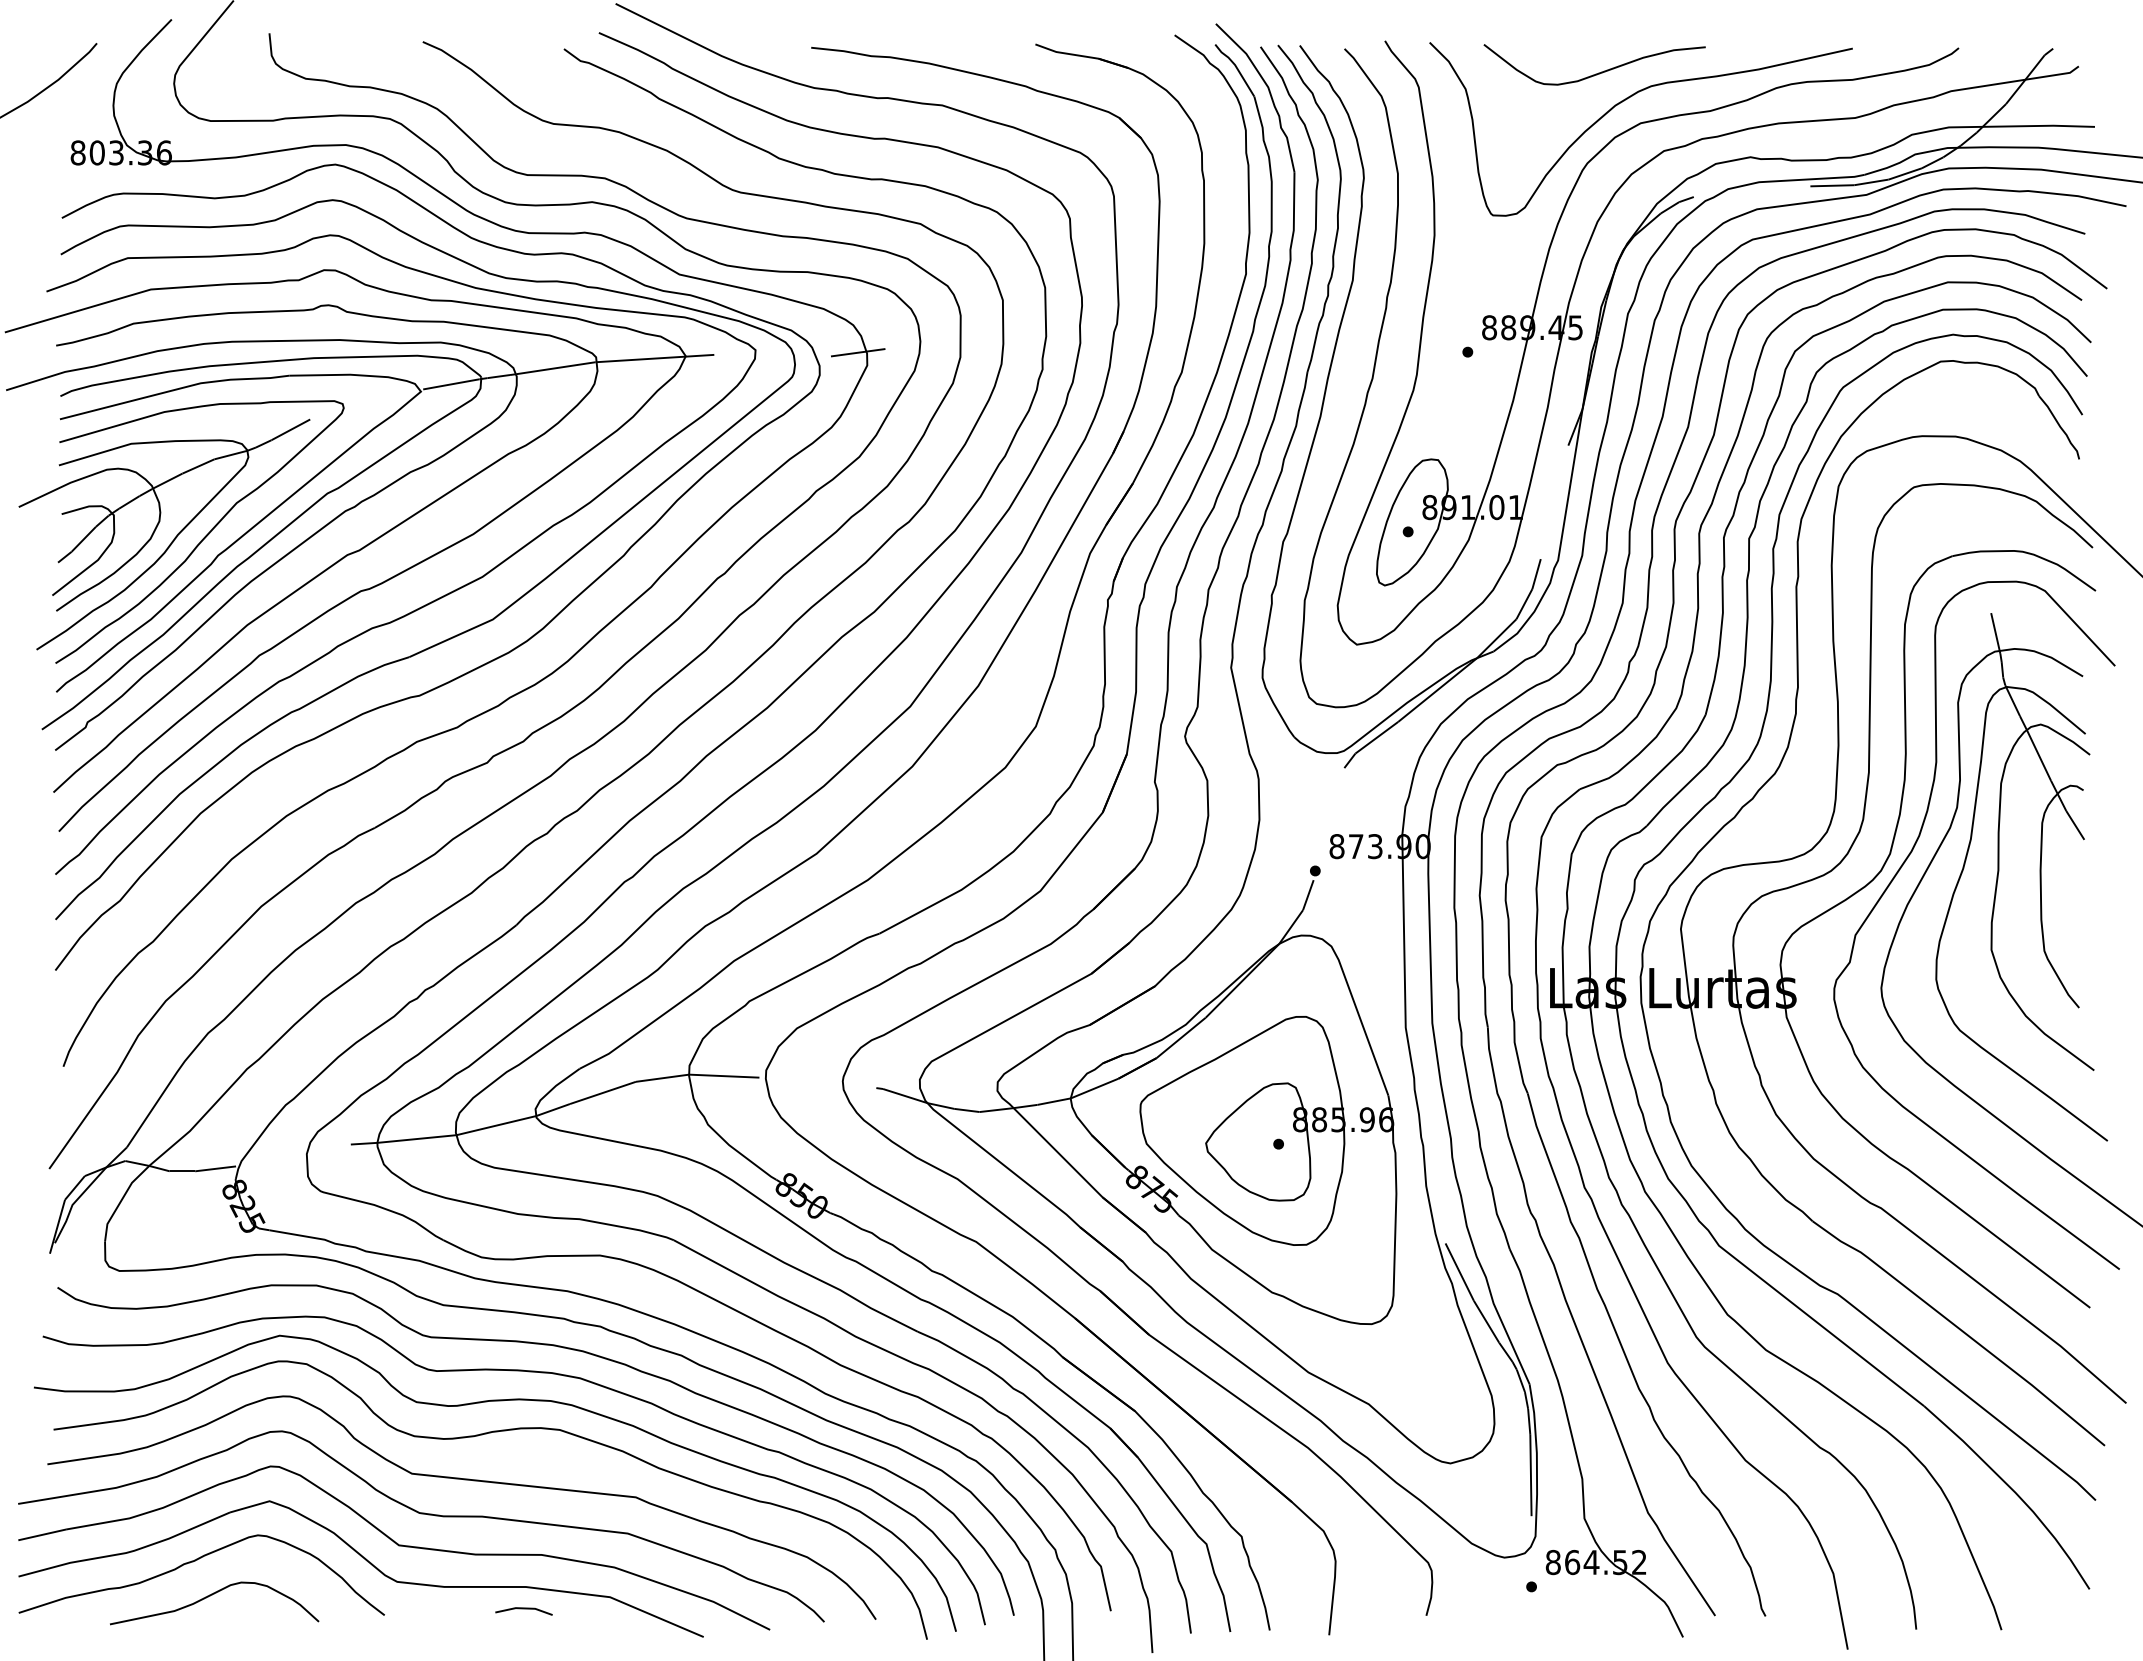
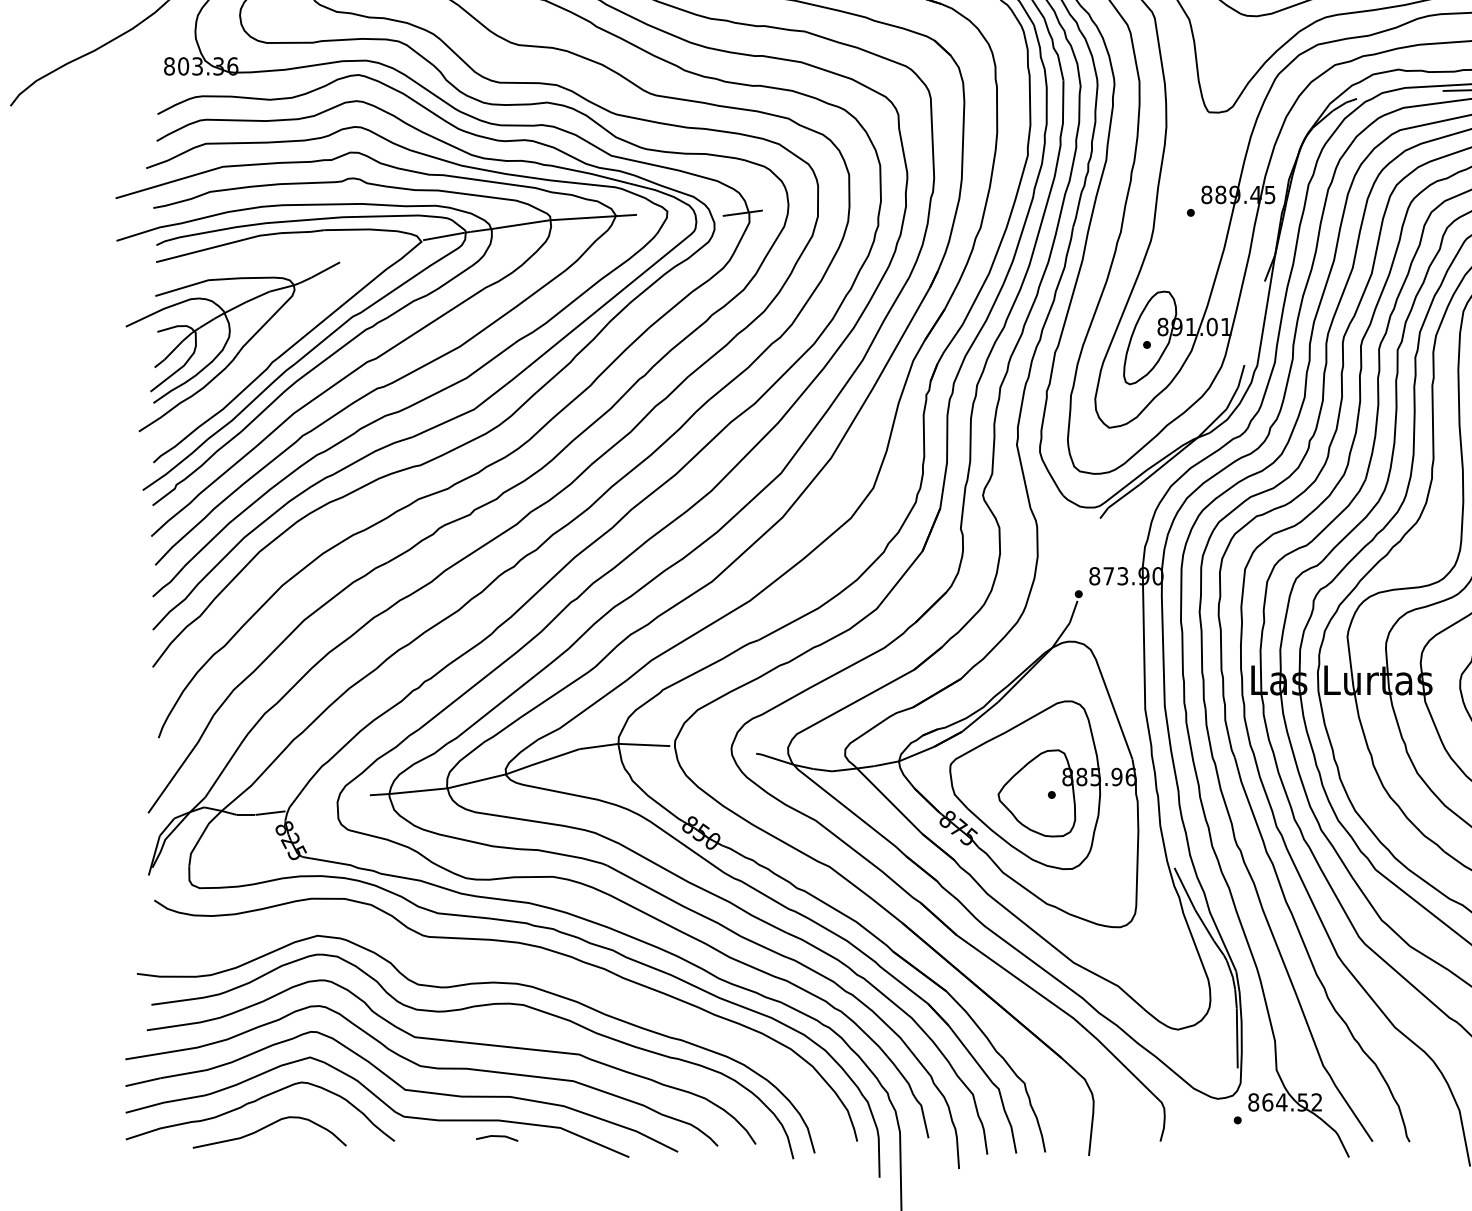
curve: (204, 536) -> (262, 348), removed
curve: (513, 1371) -> (489, 962), removed

